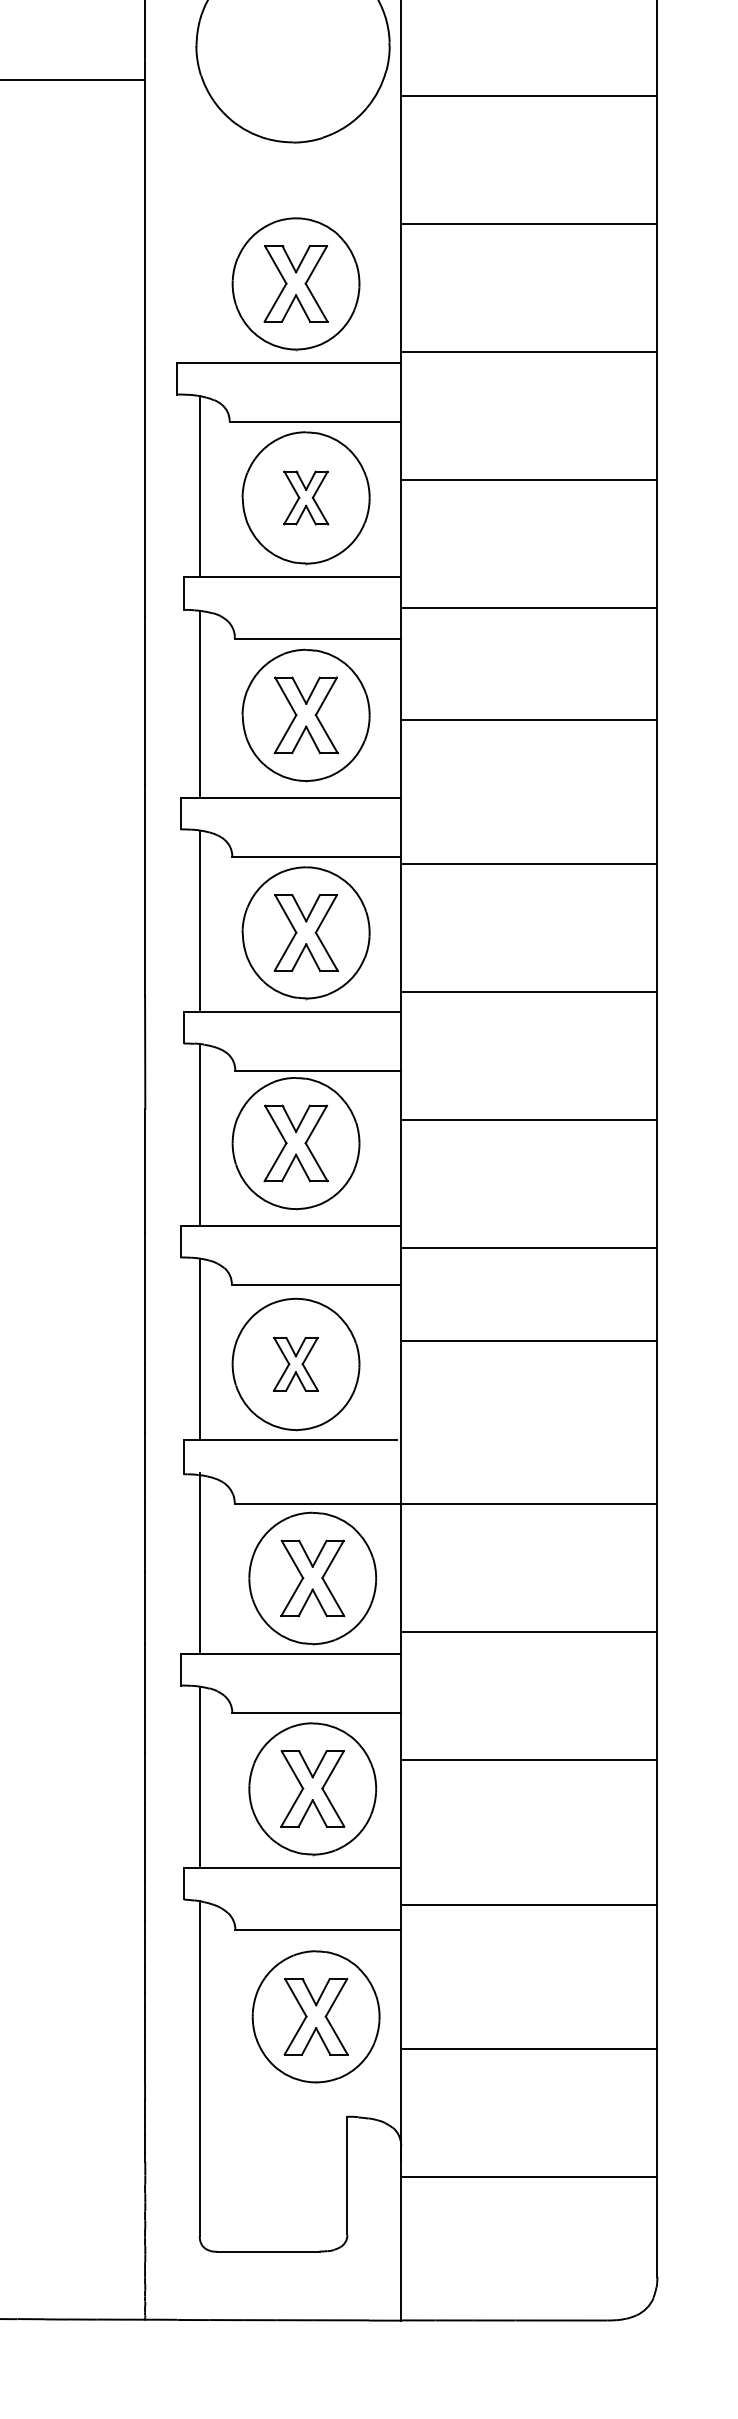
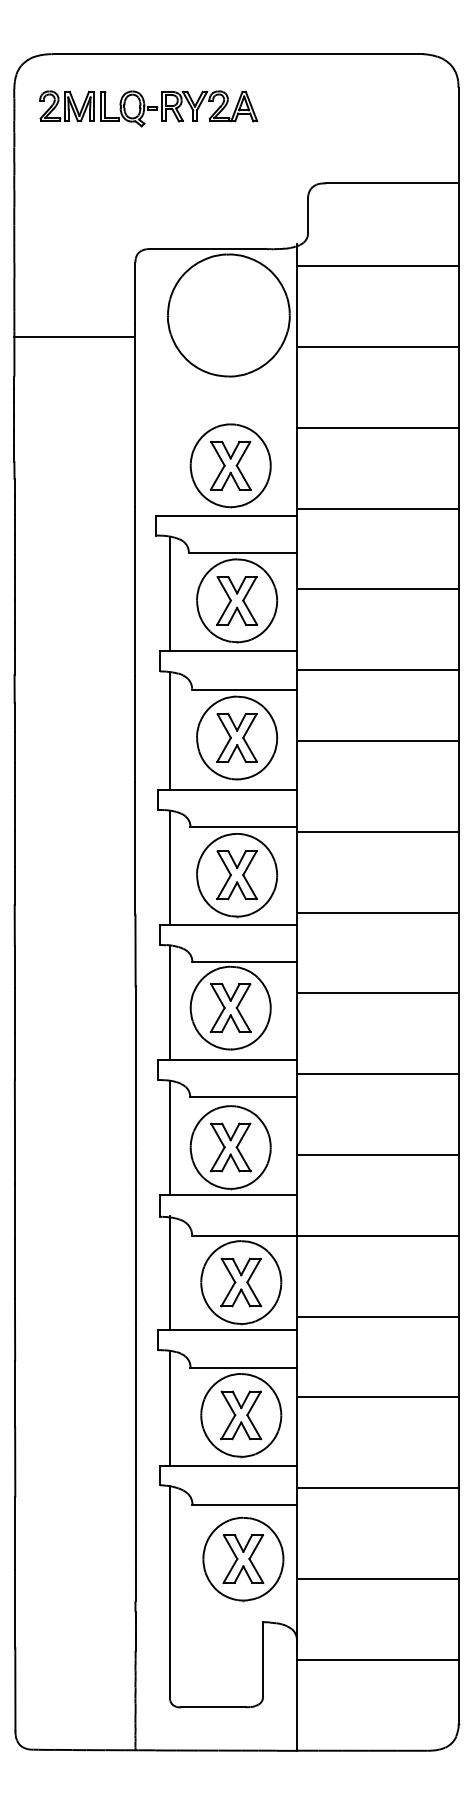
part: (305, 497) -> (236, 600), size x1.43
line: (530, 1342) -> (378, 1155), moved
part: (295, 1364) -> (230, 1147), size x1.43

